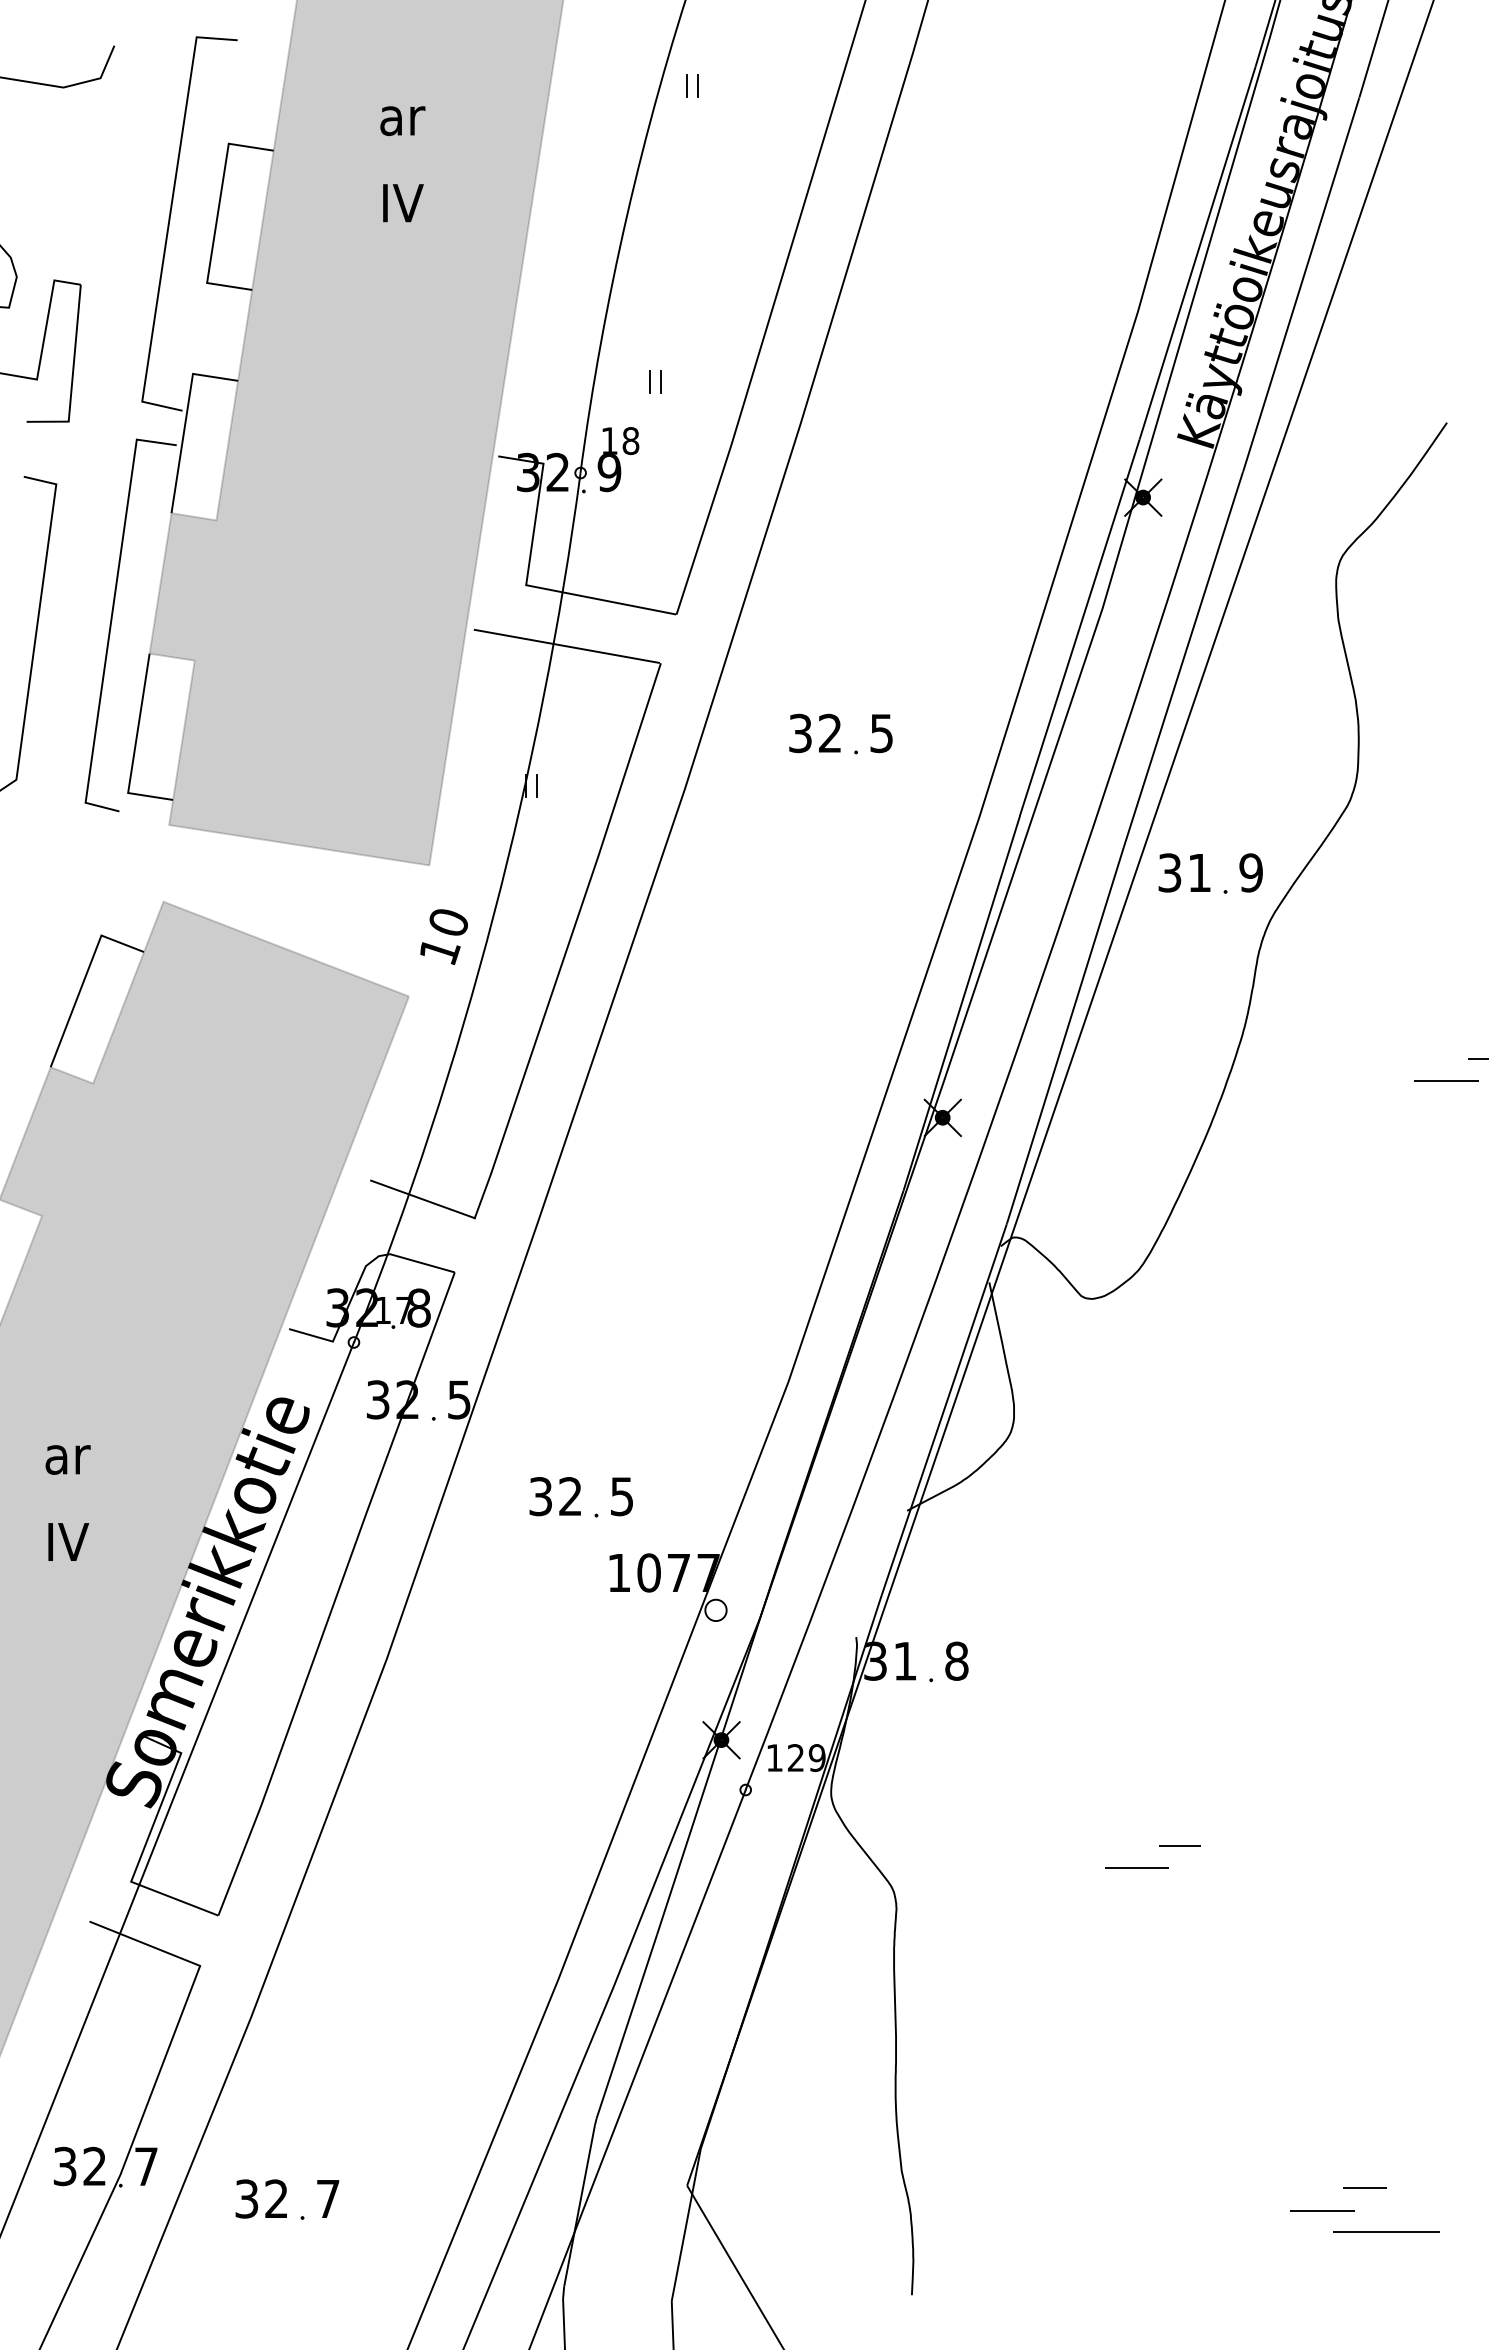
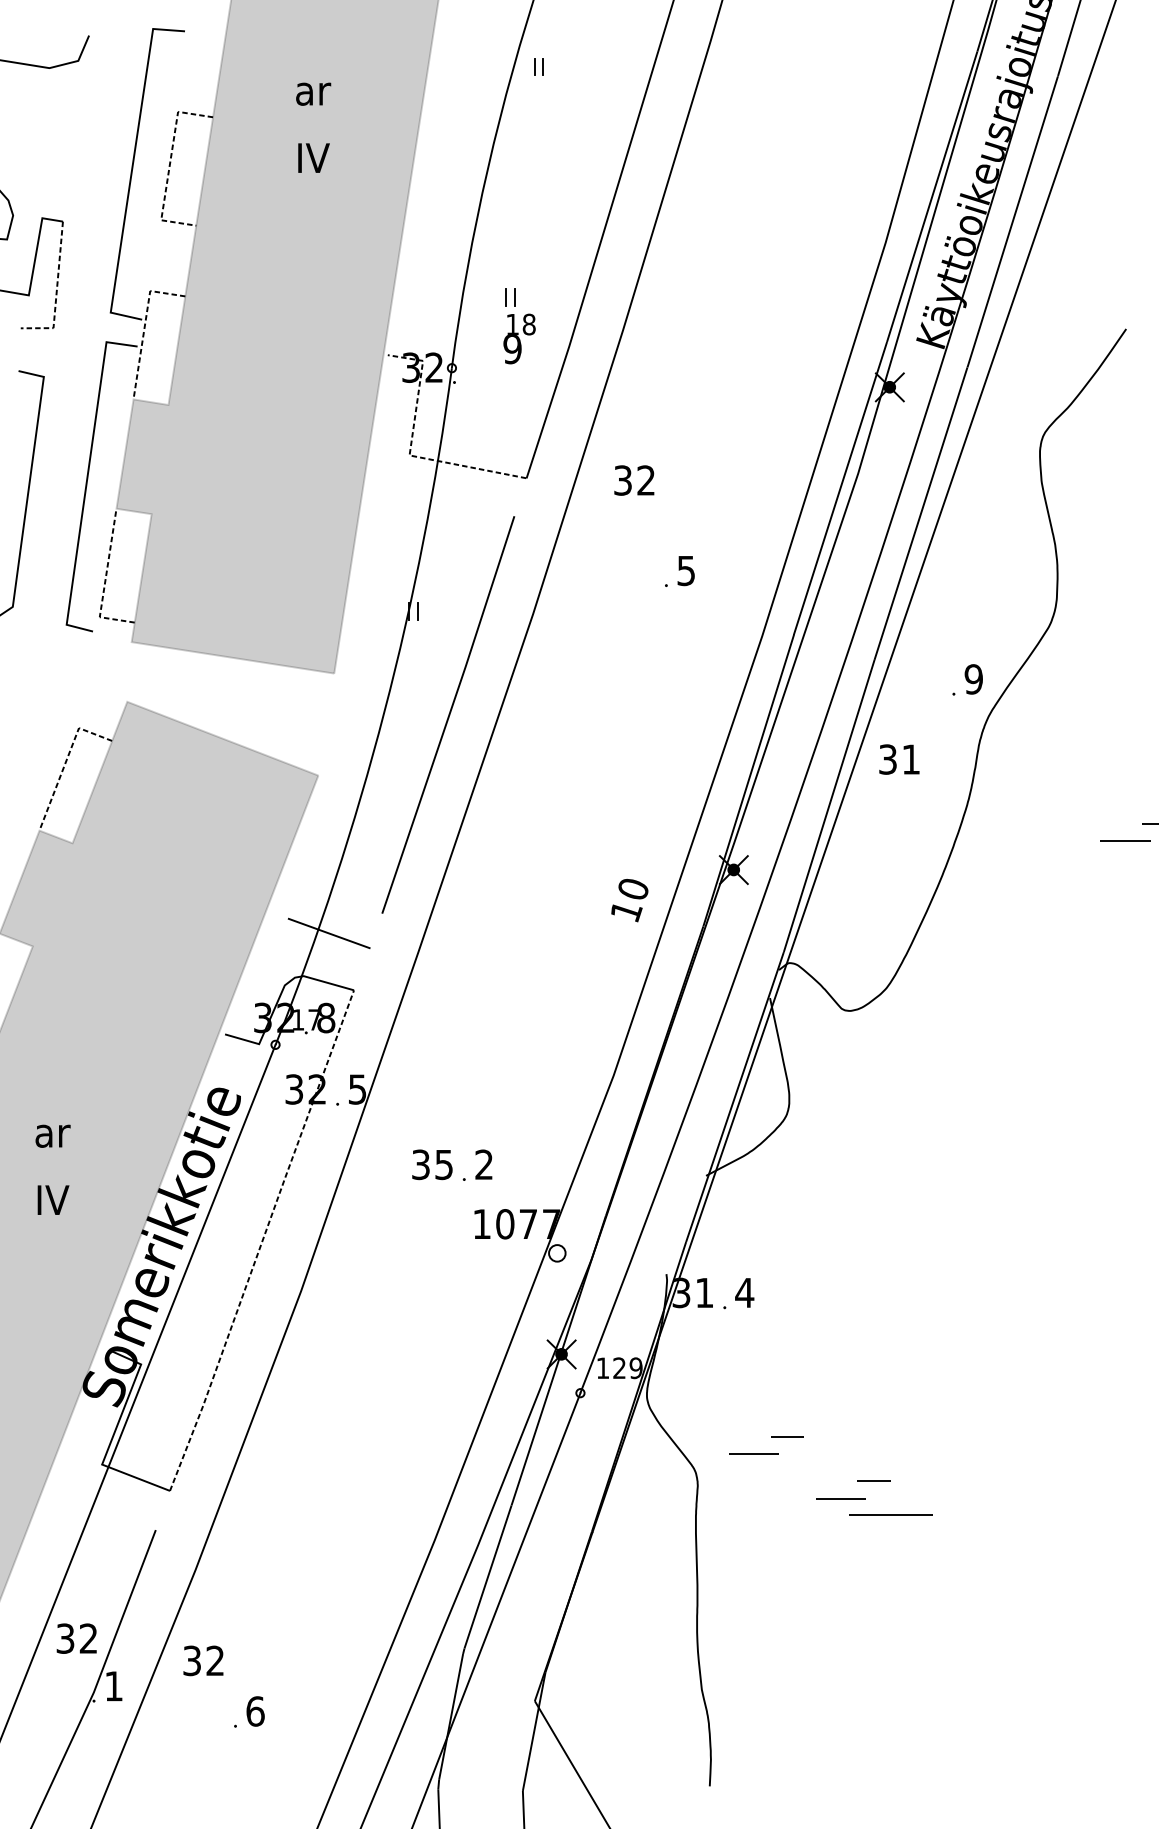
line: (217, 213) -> (169, 166), solid -> dashed
line: (72, 375) -> (56, 292), solid -> dashed
line: (185, 420) -> (144, 327), solid -> dashed
text: (618, 459) -> (519, 338), moved
line: (527, 577) -> (410, 449), solid -> dashed
line: (566, 645) -> (440, 502), removed
text: (814, 733) -> (633, 480), moved
line: (135, 746) -> (105, 580), solid -> dashed
text: (1184, 872) -> (899, 759), moved
text: (443, 937) -> (629, 900), moved
line: (84, 980) -> (65, 763), solid -> dashed
line: (482, 1195) -> (375, 930), removed
text: (570, 1496) -> (444, 1164), 32 -> 35
text: (621, 1496) -> (483, 1164), 5 -> 2
line: (337, 1593) -> (262, 1240), solid -> dashed
text: (956, 1660) -> (744, 1292), 8 -> 4
part: (1152, 1867) -> (766, 1453), moved
line: (145, 1943) -> (113, 1512), removed
text: (79, 2166) -> (76, 1638), moved
text: (146, 2166) -> (114, 1686), 7 -> 1
text: (260, 2198) -> (202, 1660), moved
text: (328, 2198) -> (255, 1711), 7 -> 6
part: (1354, 2210) -> (865, 1498), moved

